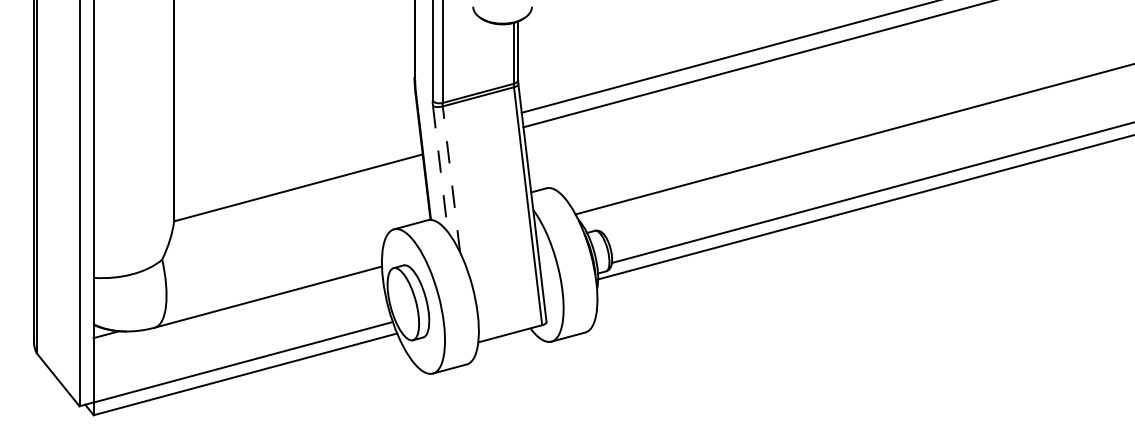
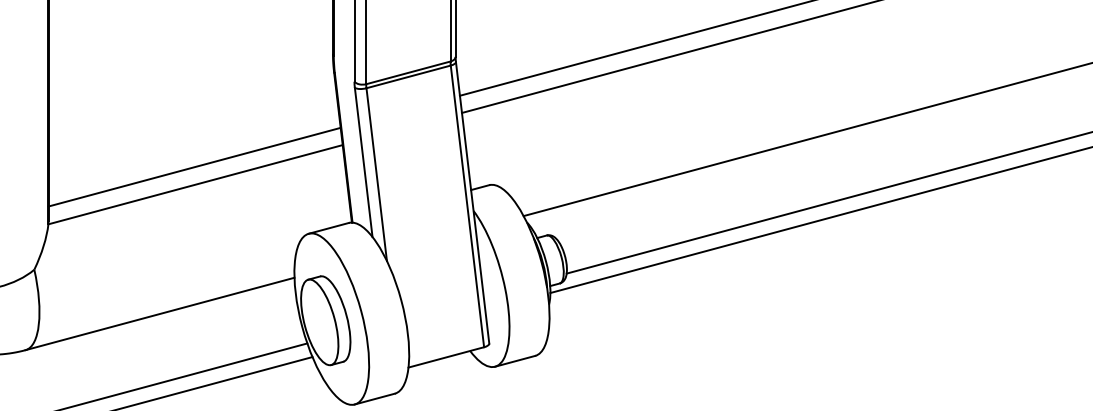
line: (440, 169) -> (363, 162), dashed -> solid
line: (297, 172) -> (194, 166), added
line: (451, 179) -> (376, 174), dashed -> solid

